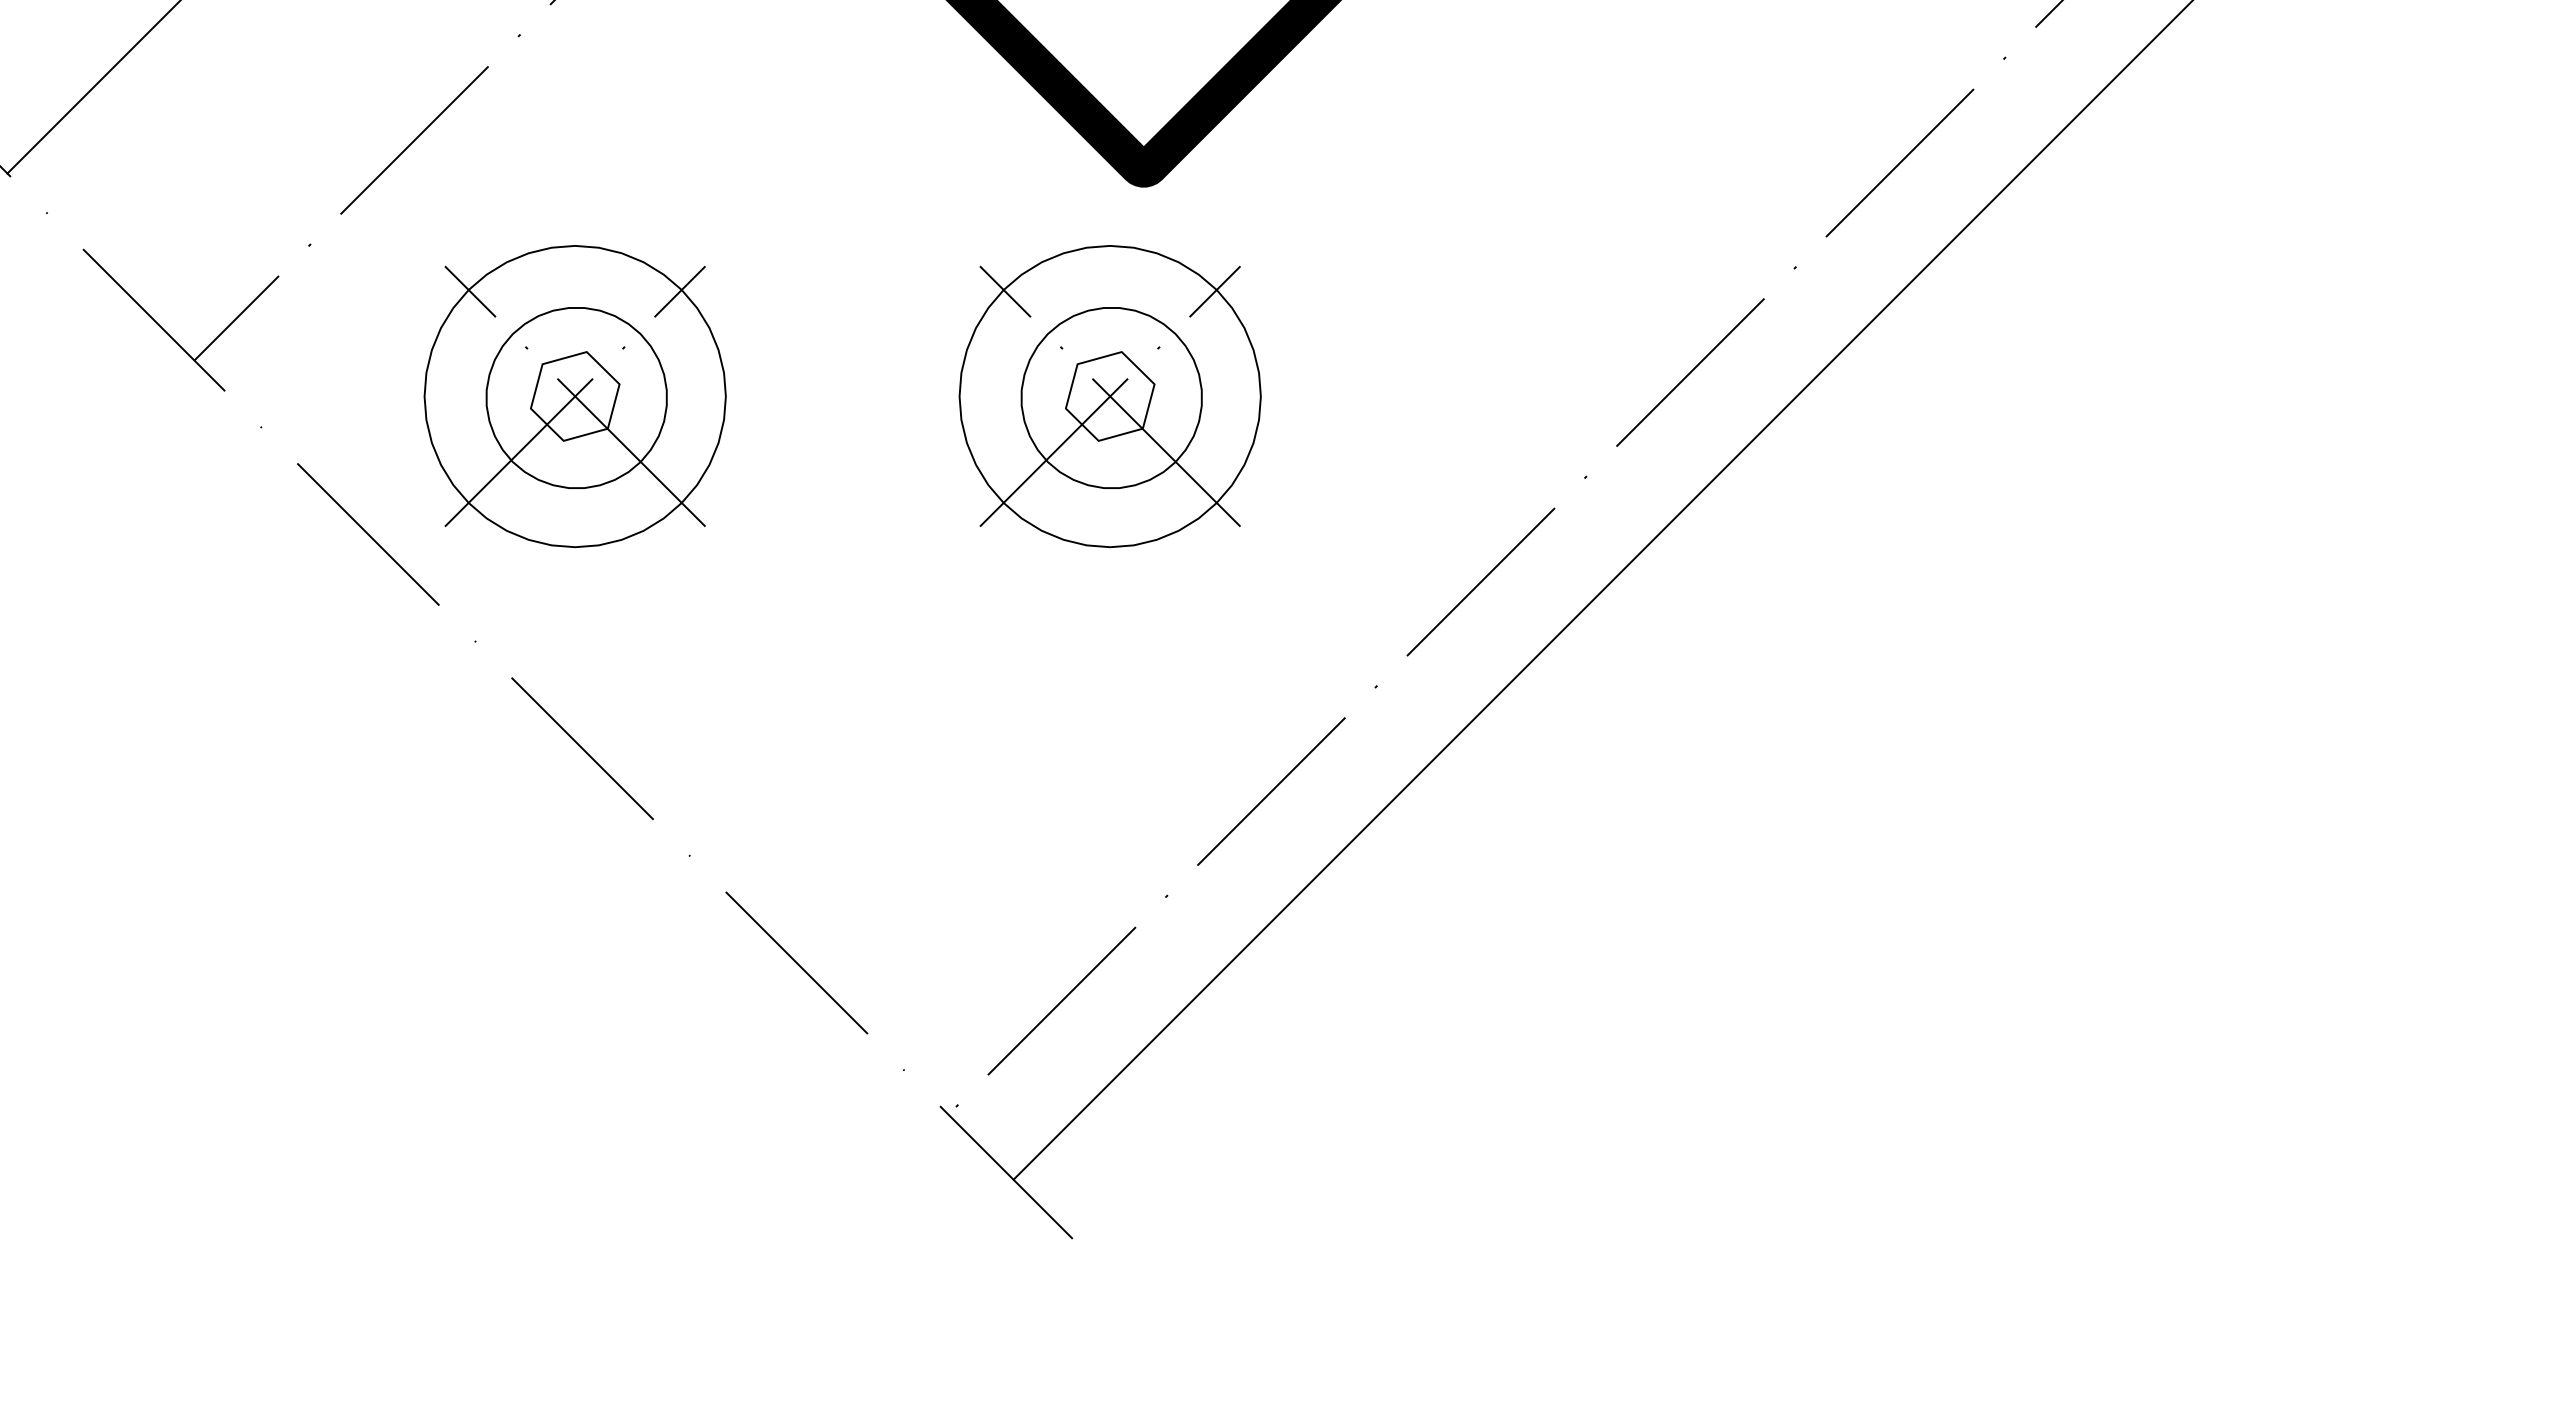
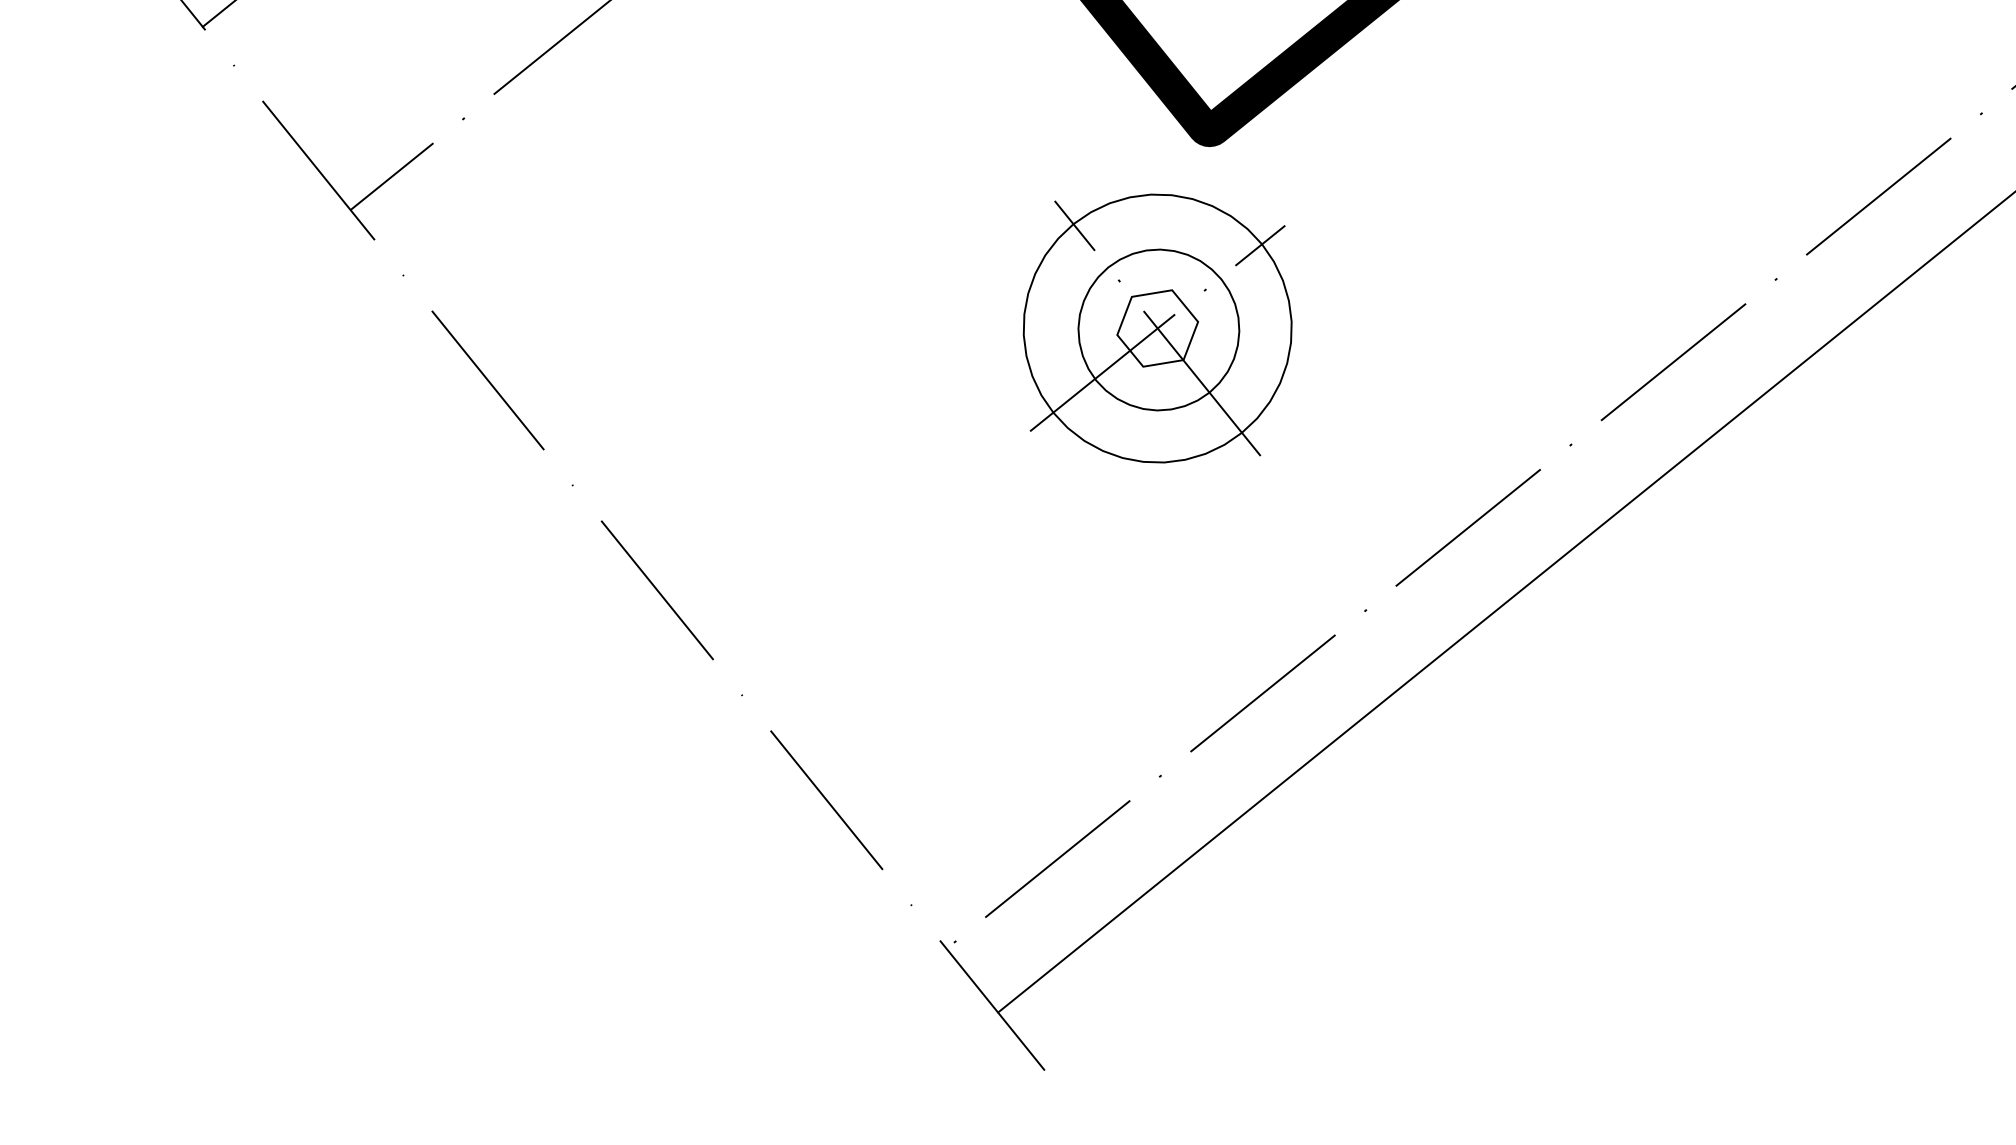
part: (574, 396) -> (683, 277), removed

